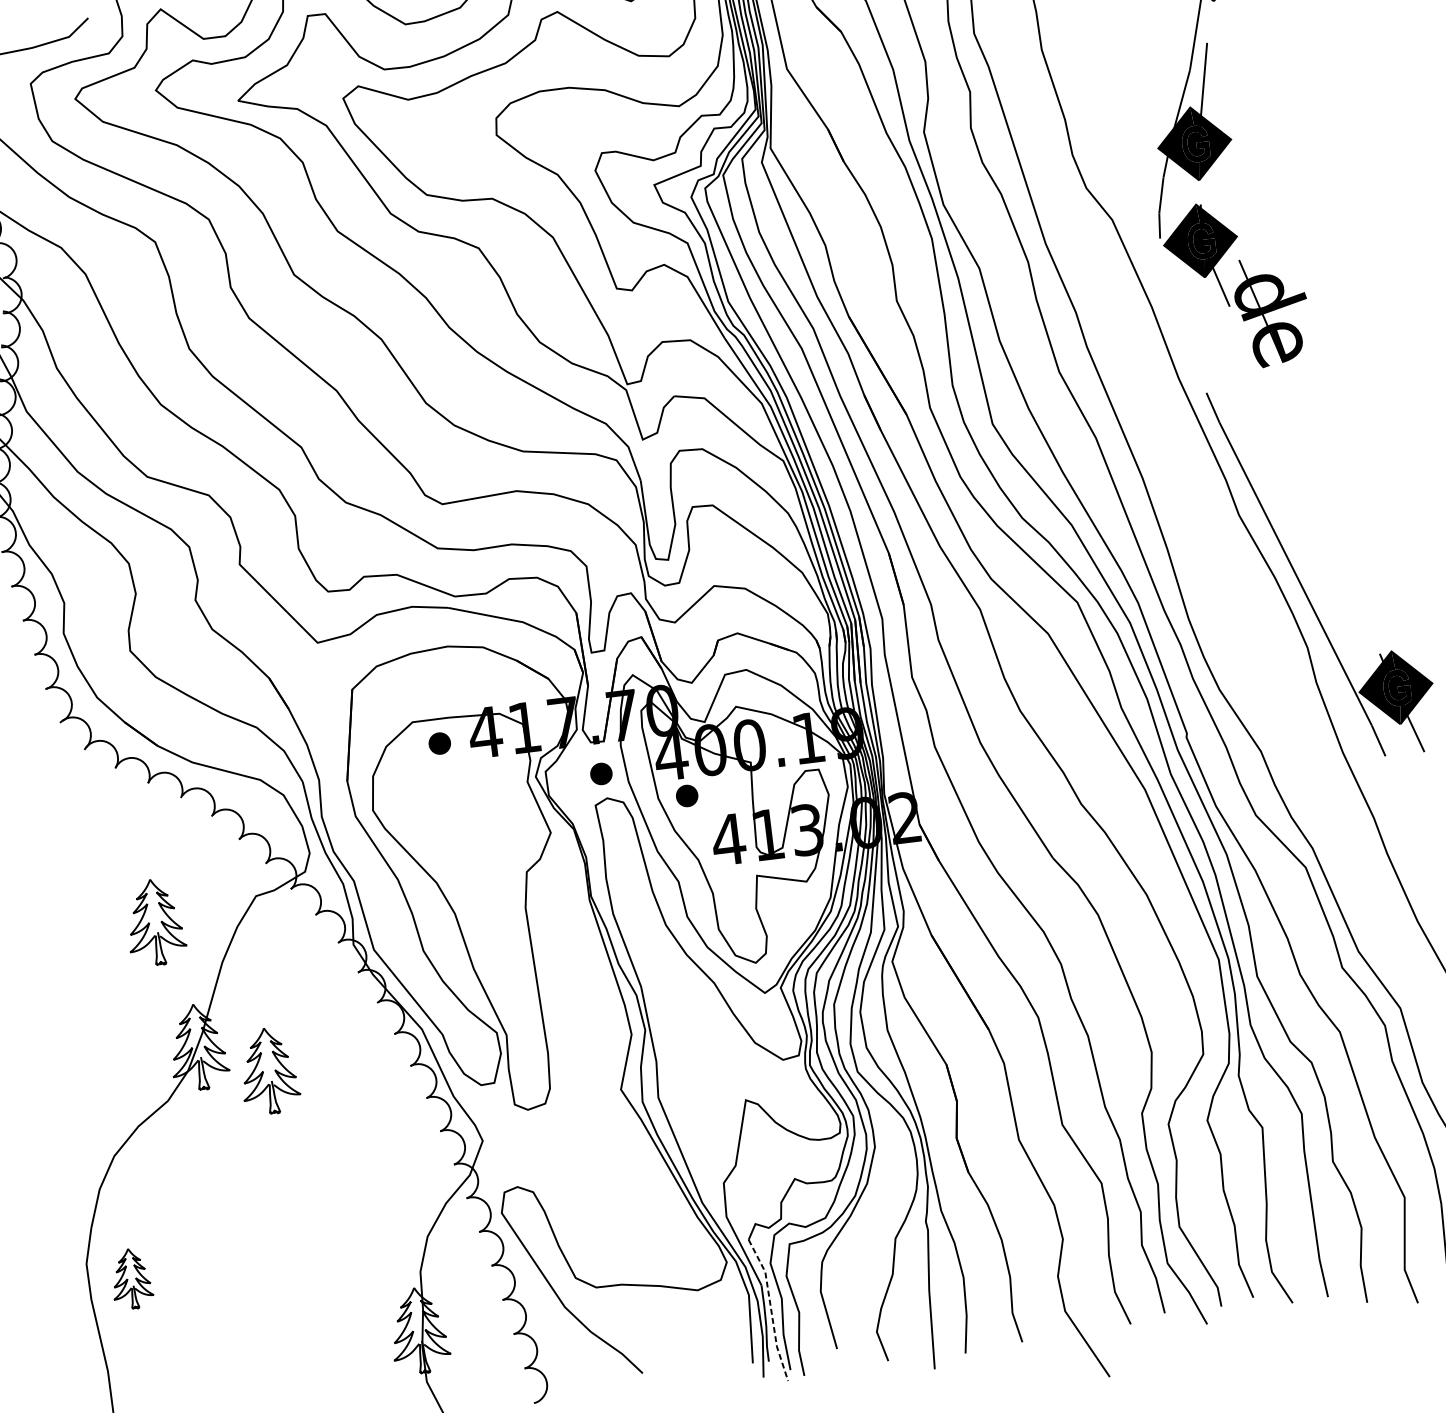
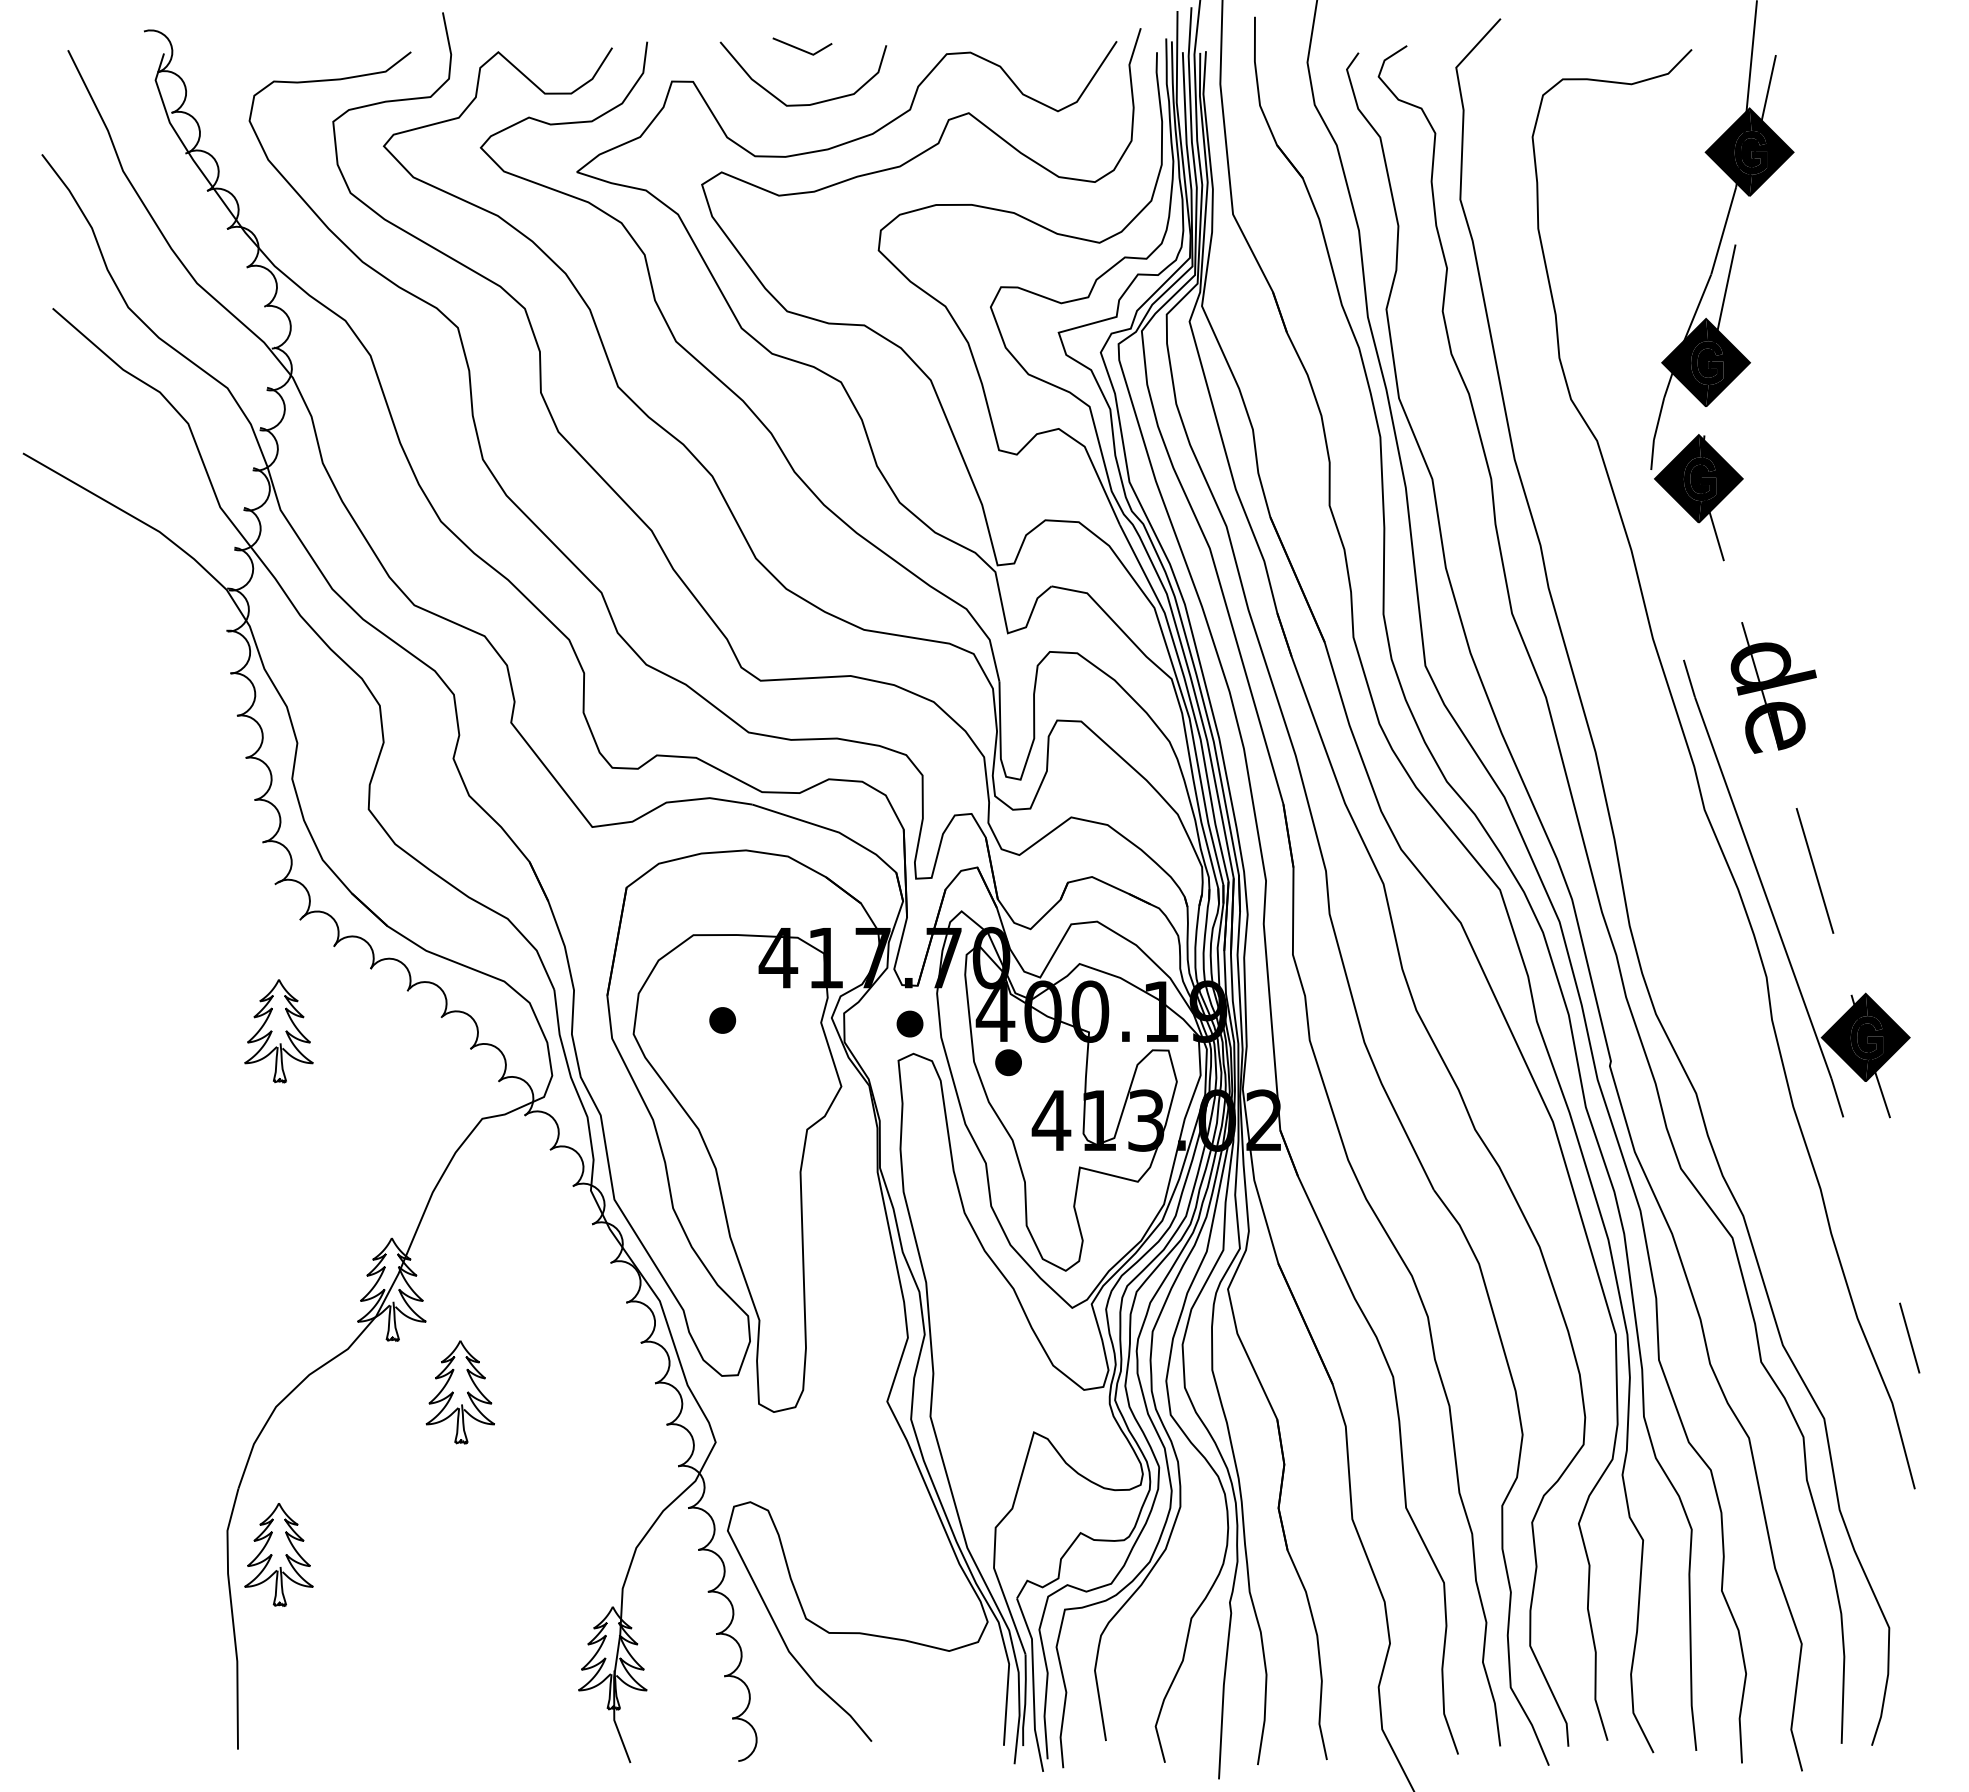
part: (1272, 311) -> (1773, 687), moved
line: (1336, 554) -> (1814, 870), added
part: (439, 743) -> (722, 1020), moved
part: (155, 922) -> (278, 1031), moved
part: (268, 1071) -> (459, 1392), moved
part: (131, 1278) -> (278, 1554), size x1.43
line: (771, 1309) -> (1033, 1684), dashed -> solid

